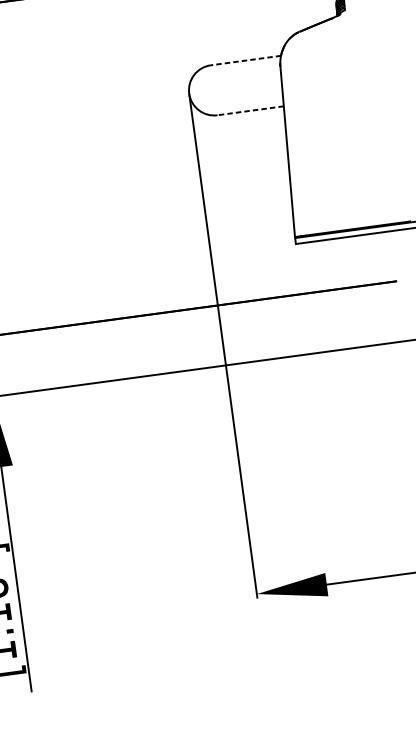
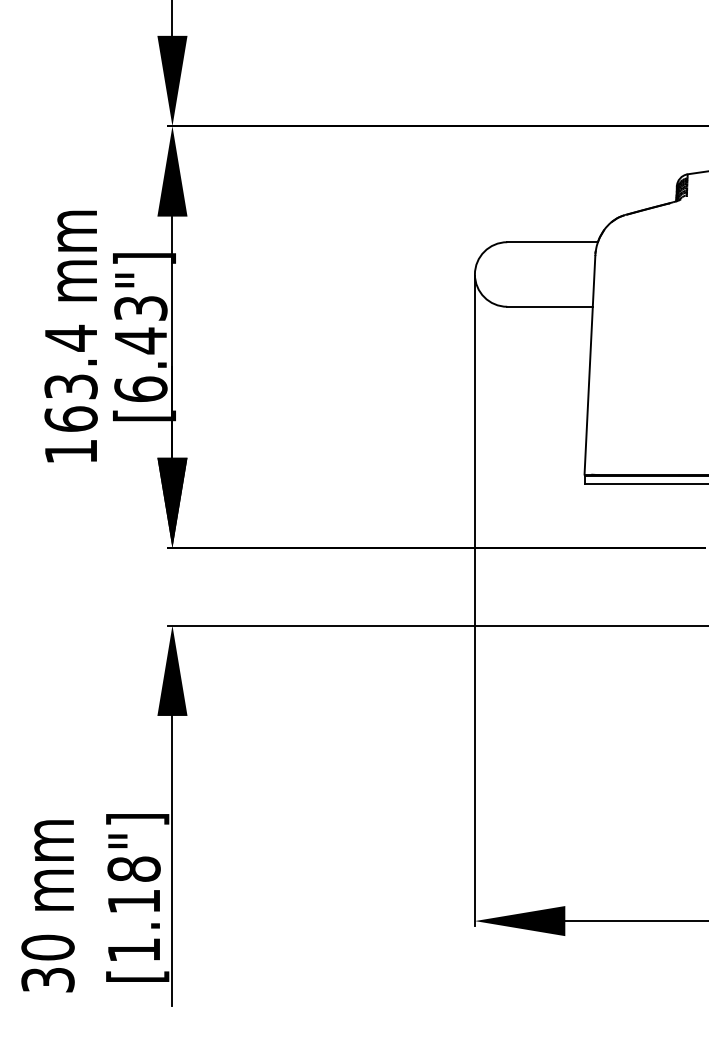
line: (245, 60) -> (552, 242), dashed -> solid
line: (251, 110) -> (550, 306), dashed -> solid

